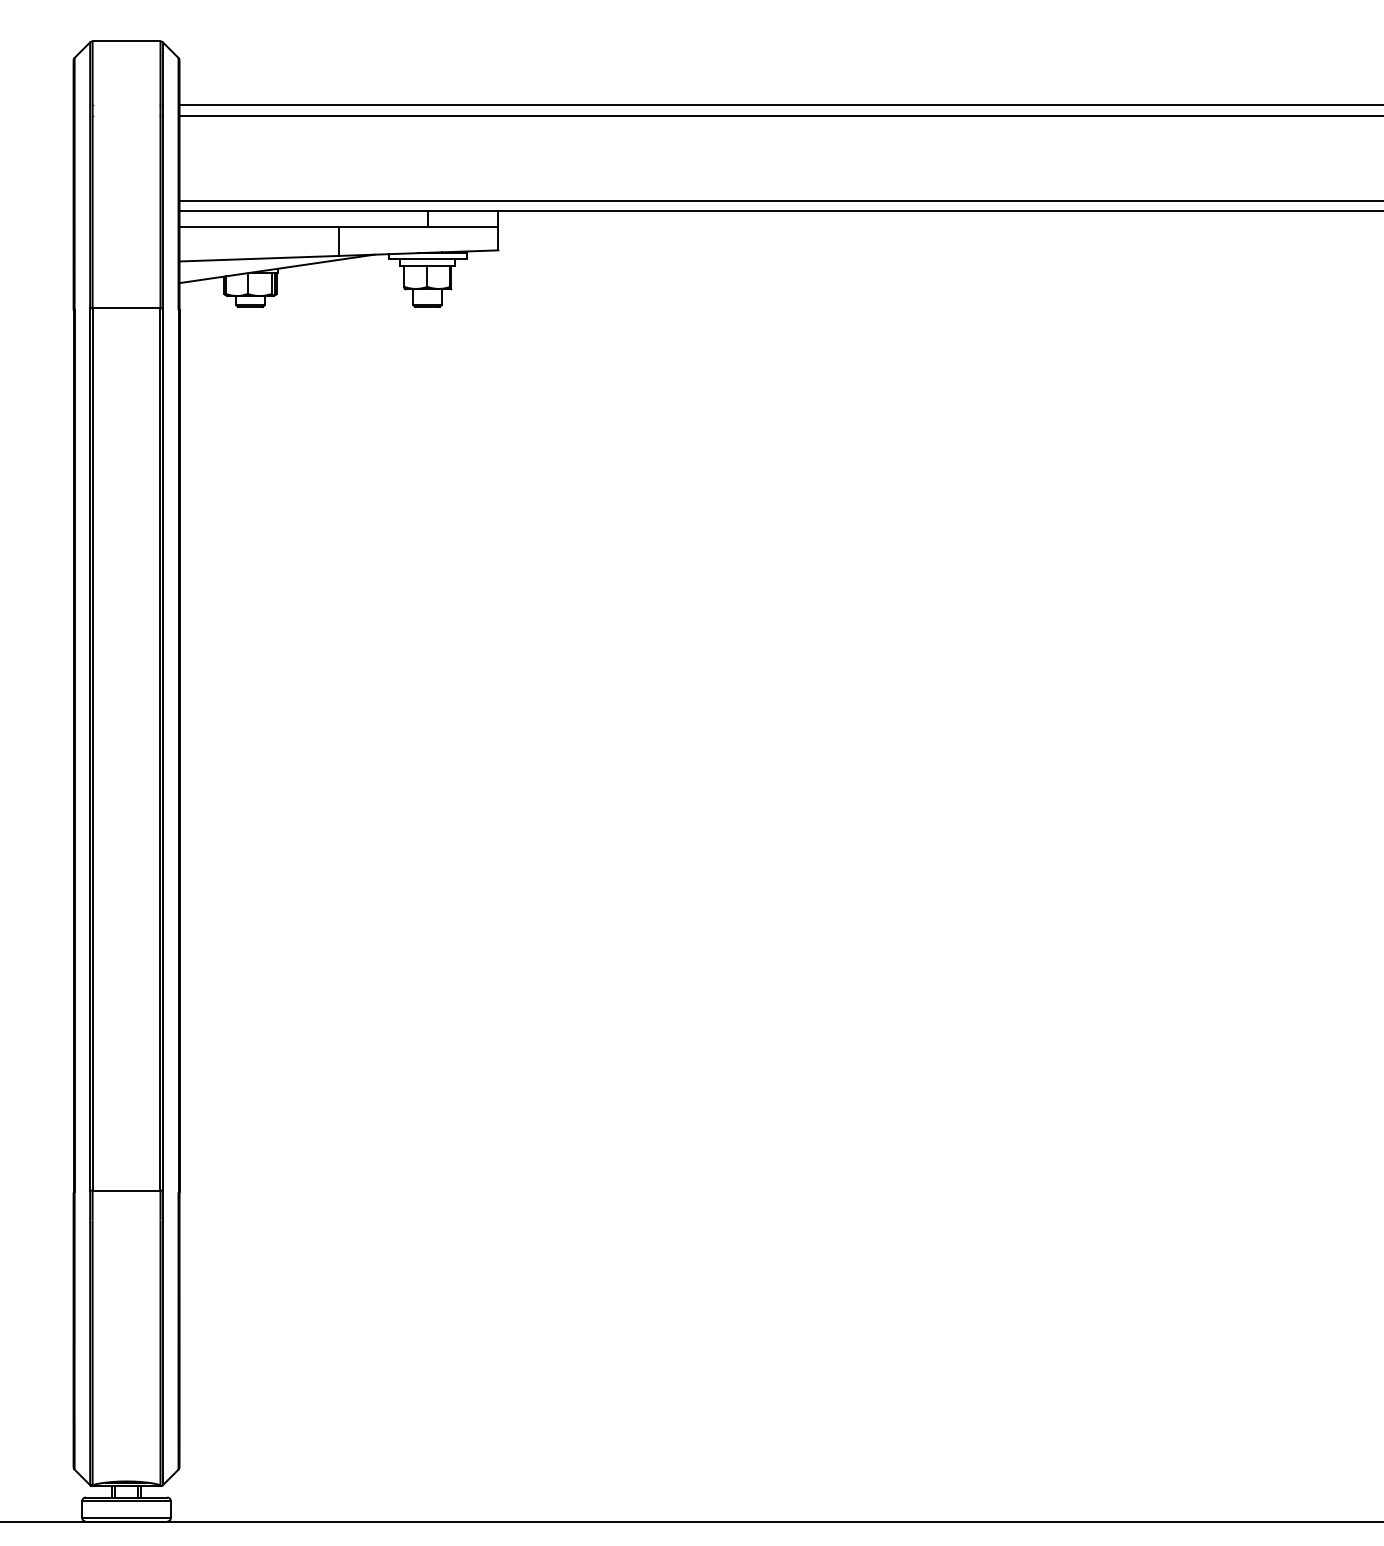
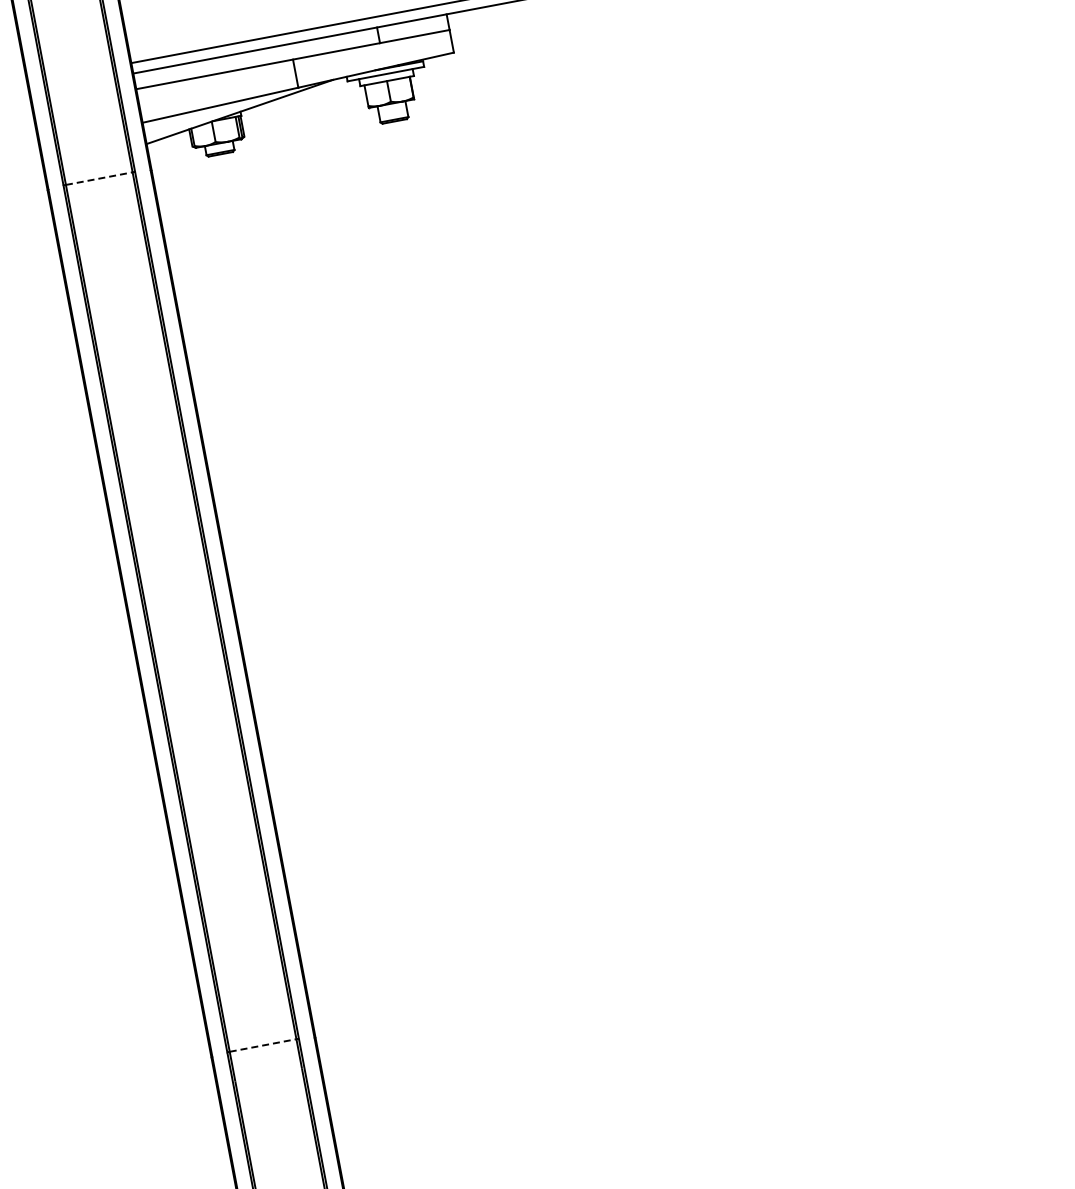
line: (126, 308) -> (99, 178), solid -> dashed
line: (126, 1190) -> (263, 1045), solid -> dashed

